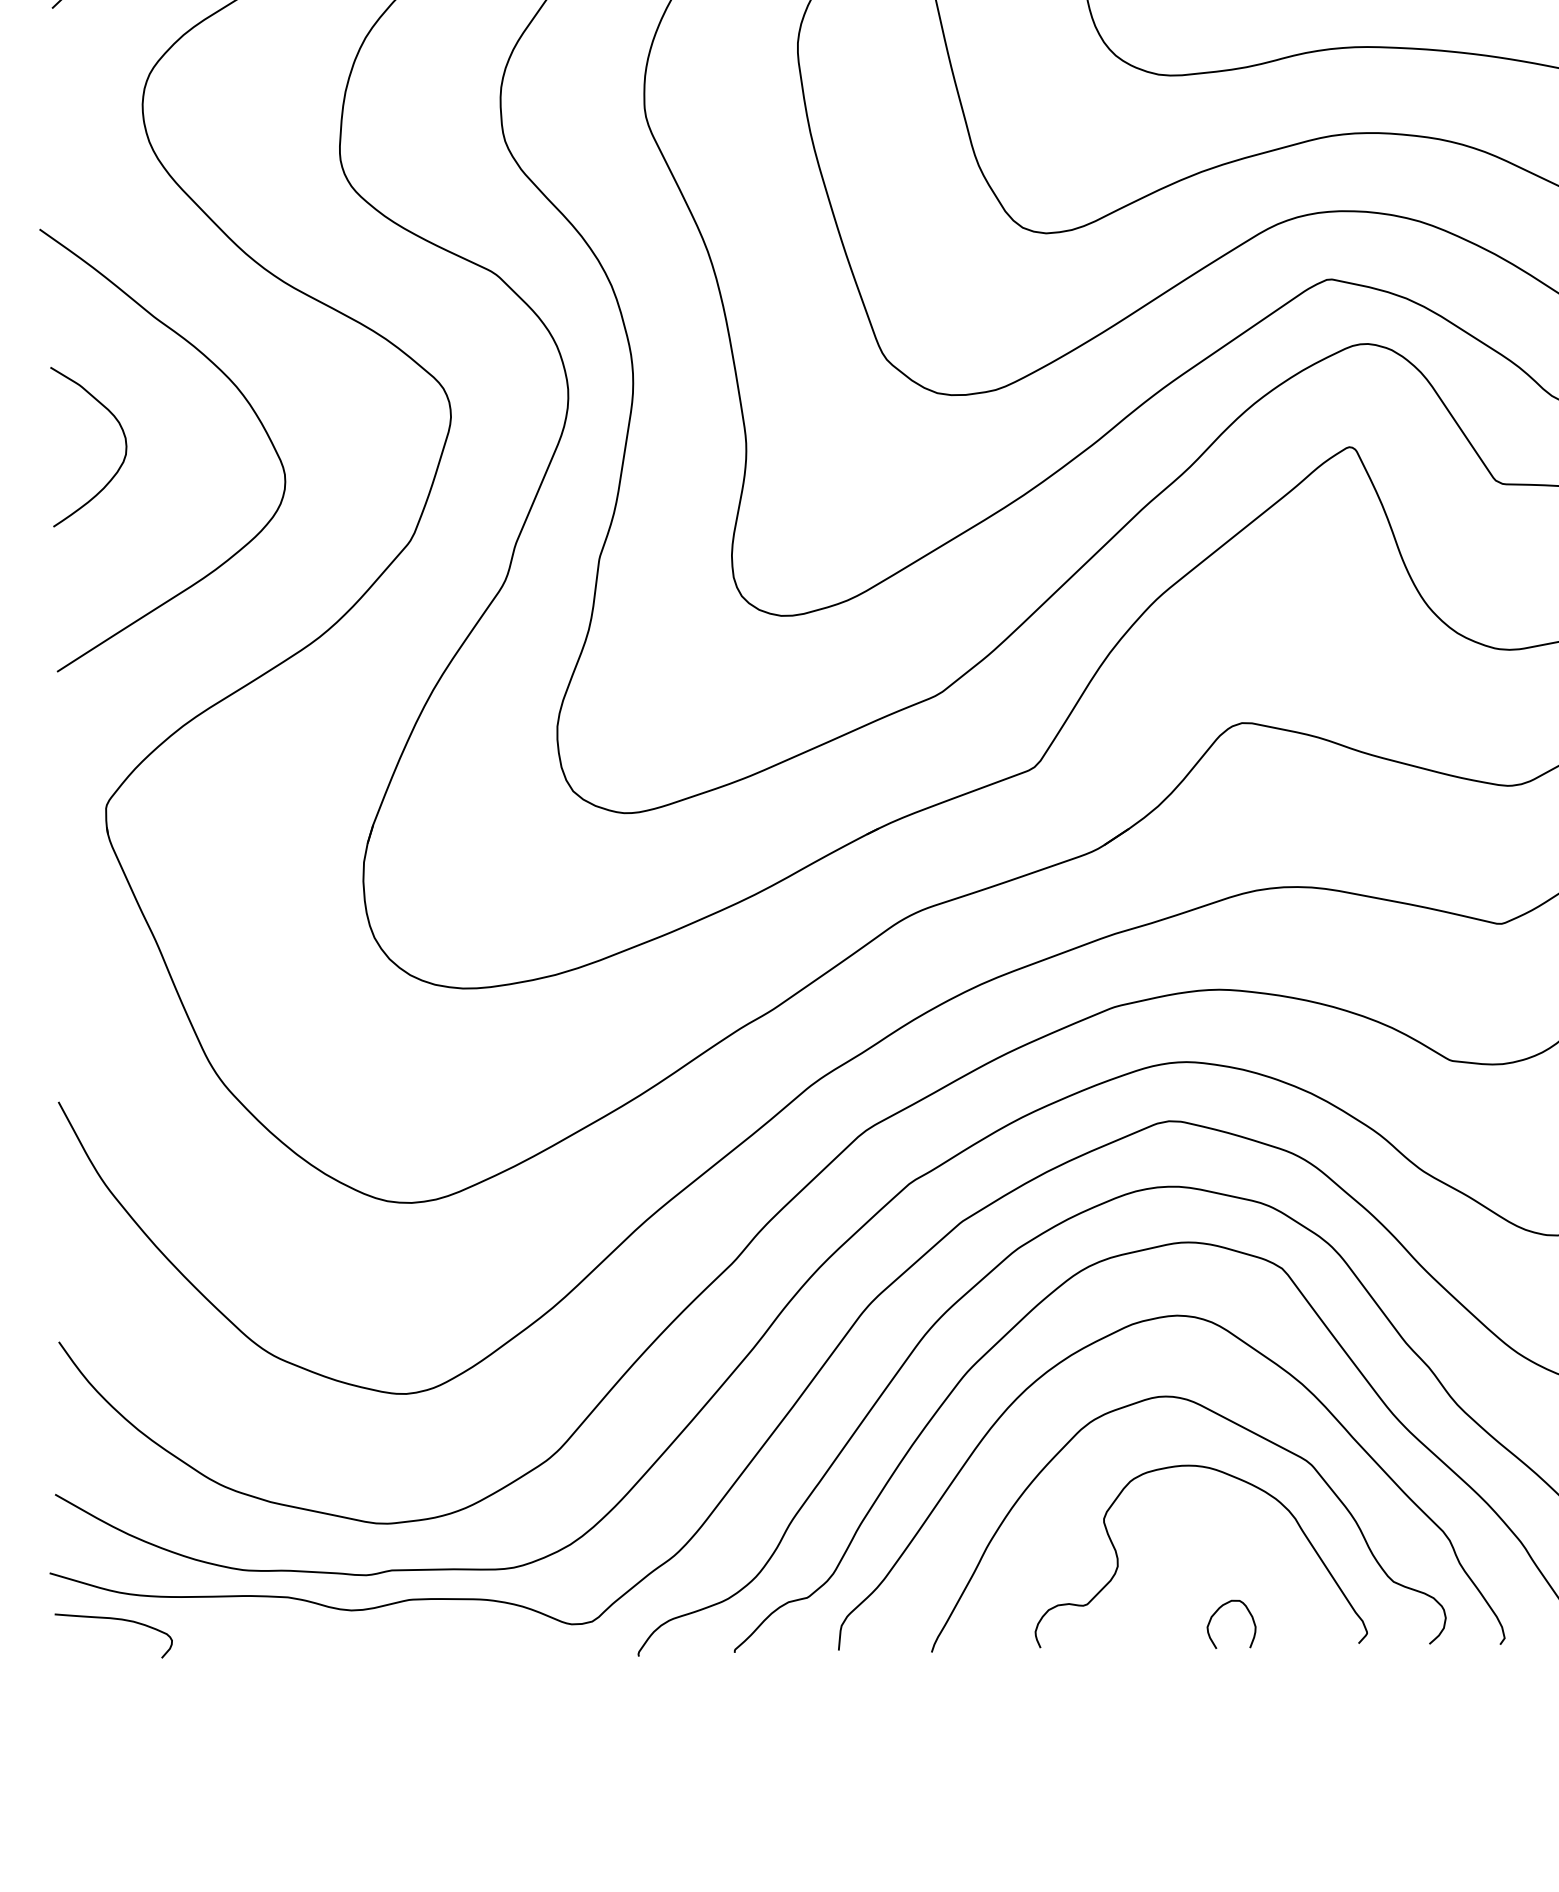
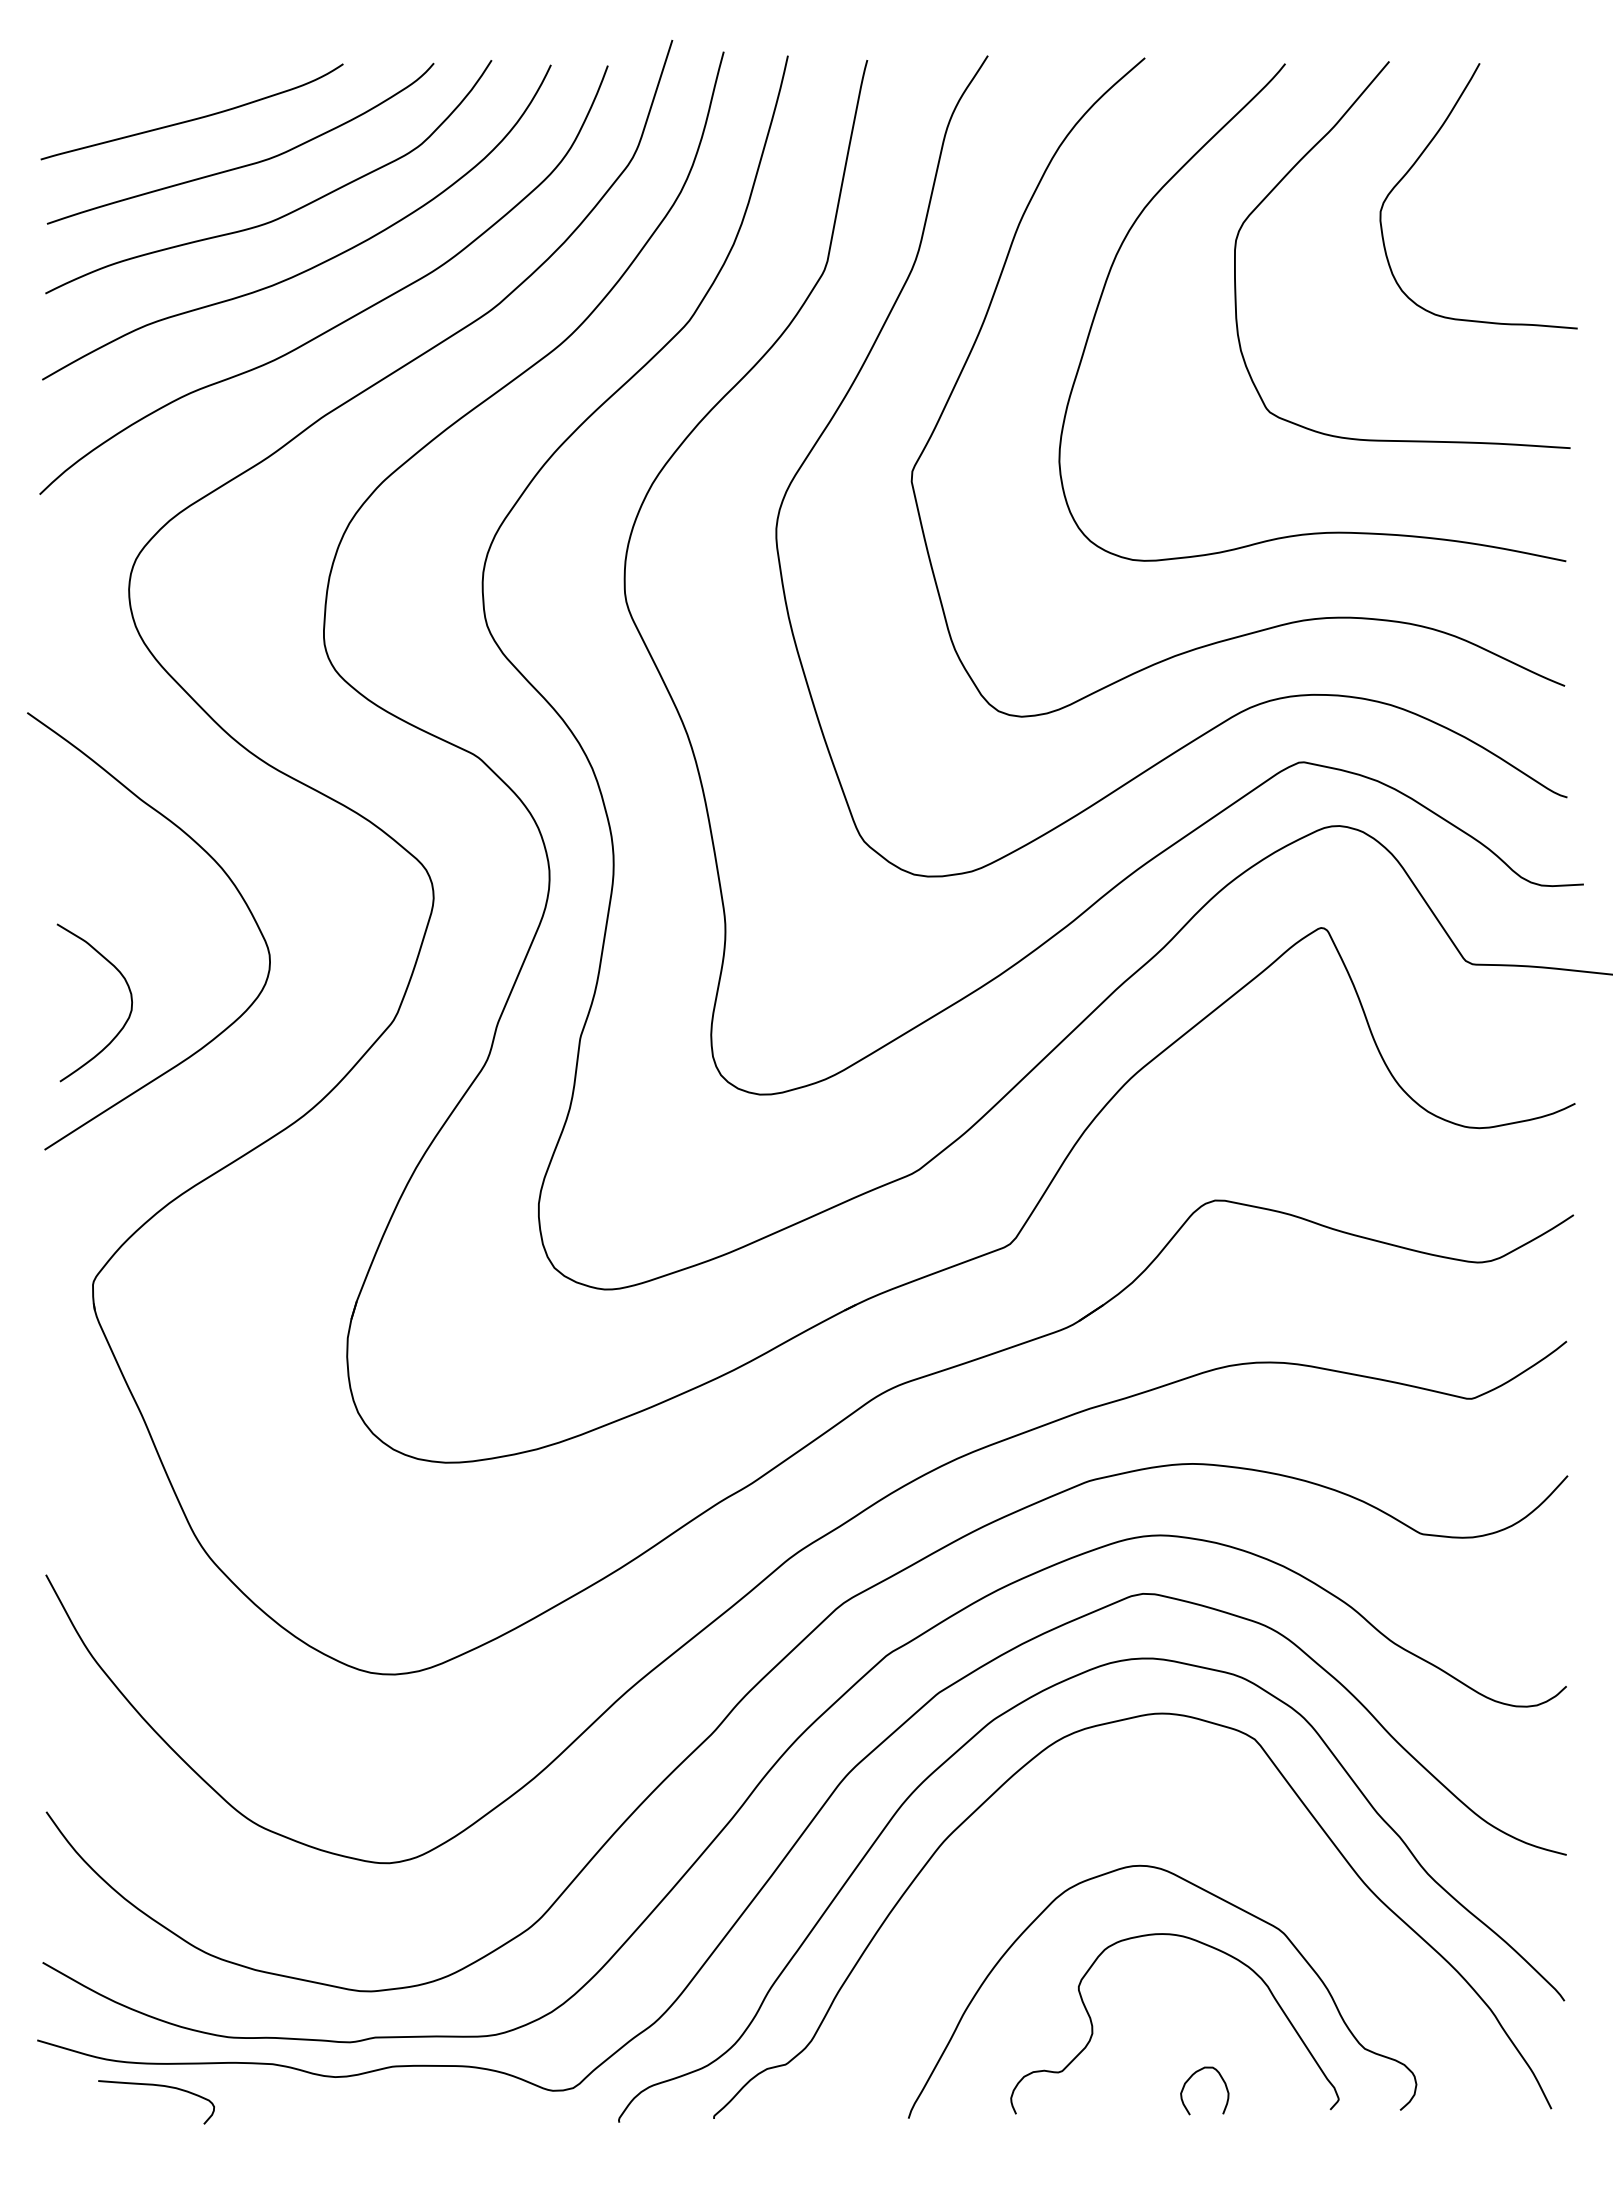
curve: (124, 442) -> (130, 998), moved
curve: (1261, 1355) -> (1234, 1825), removed
curve: (114, 1619) -> (157, 2086), moved

